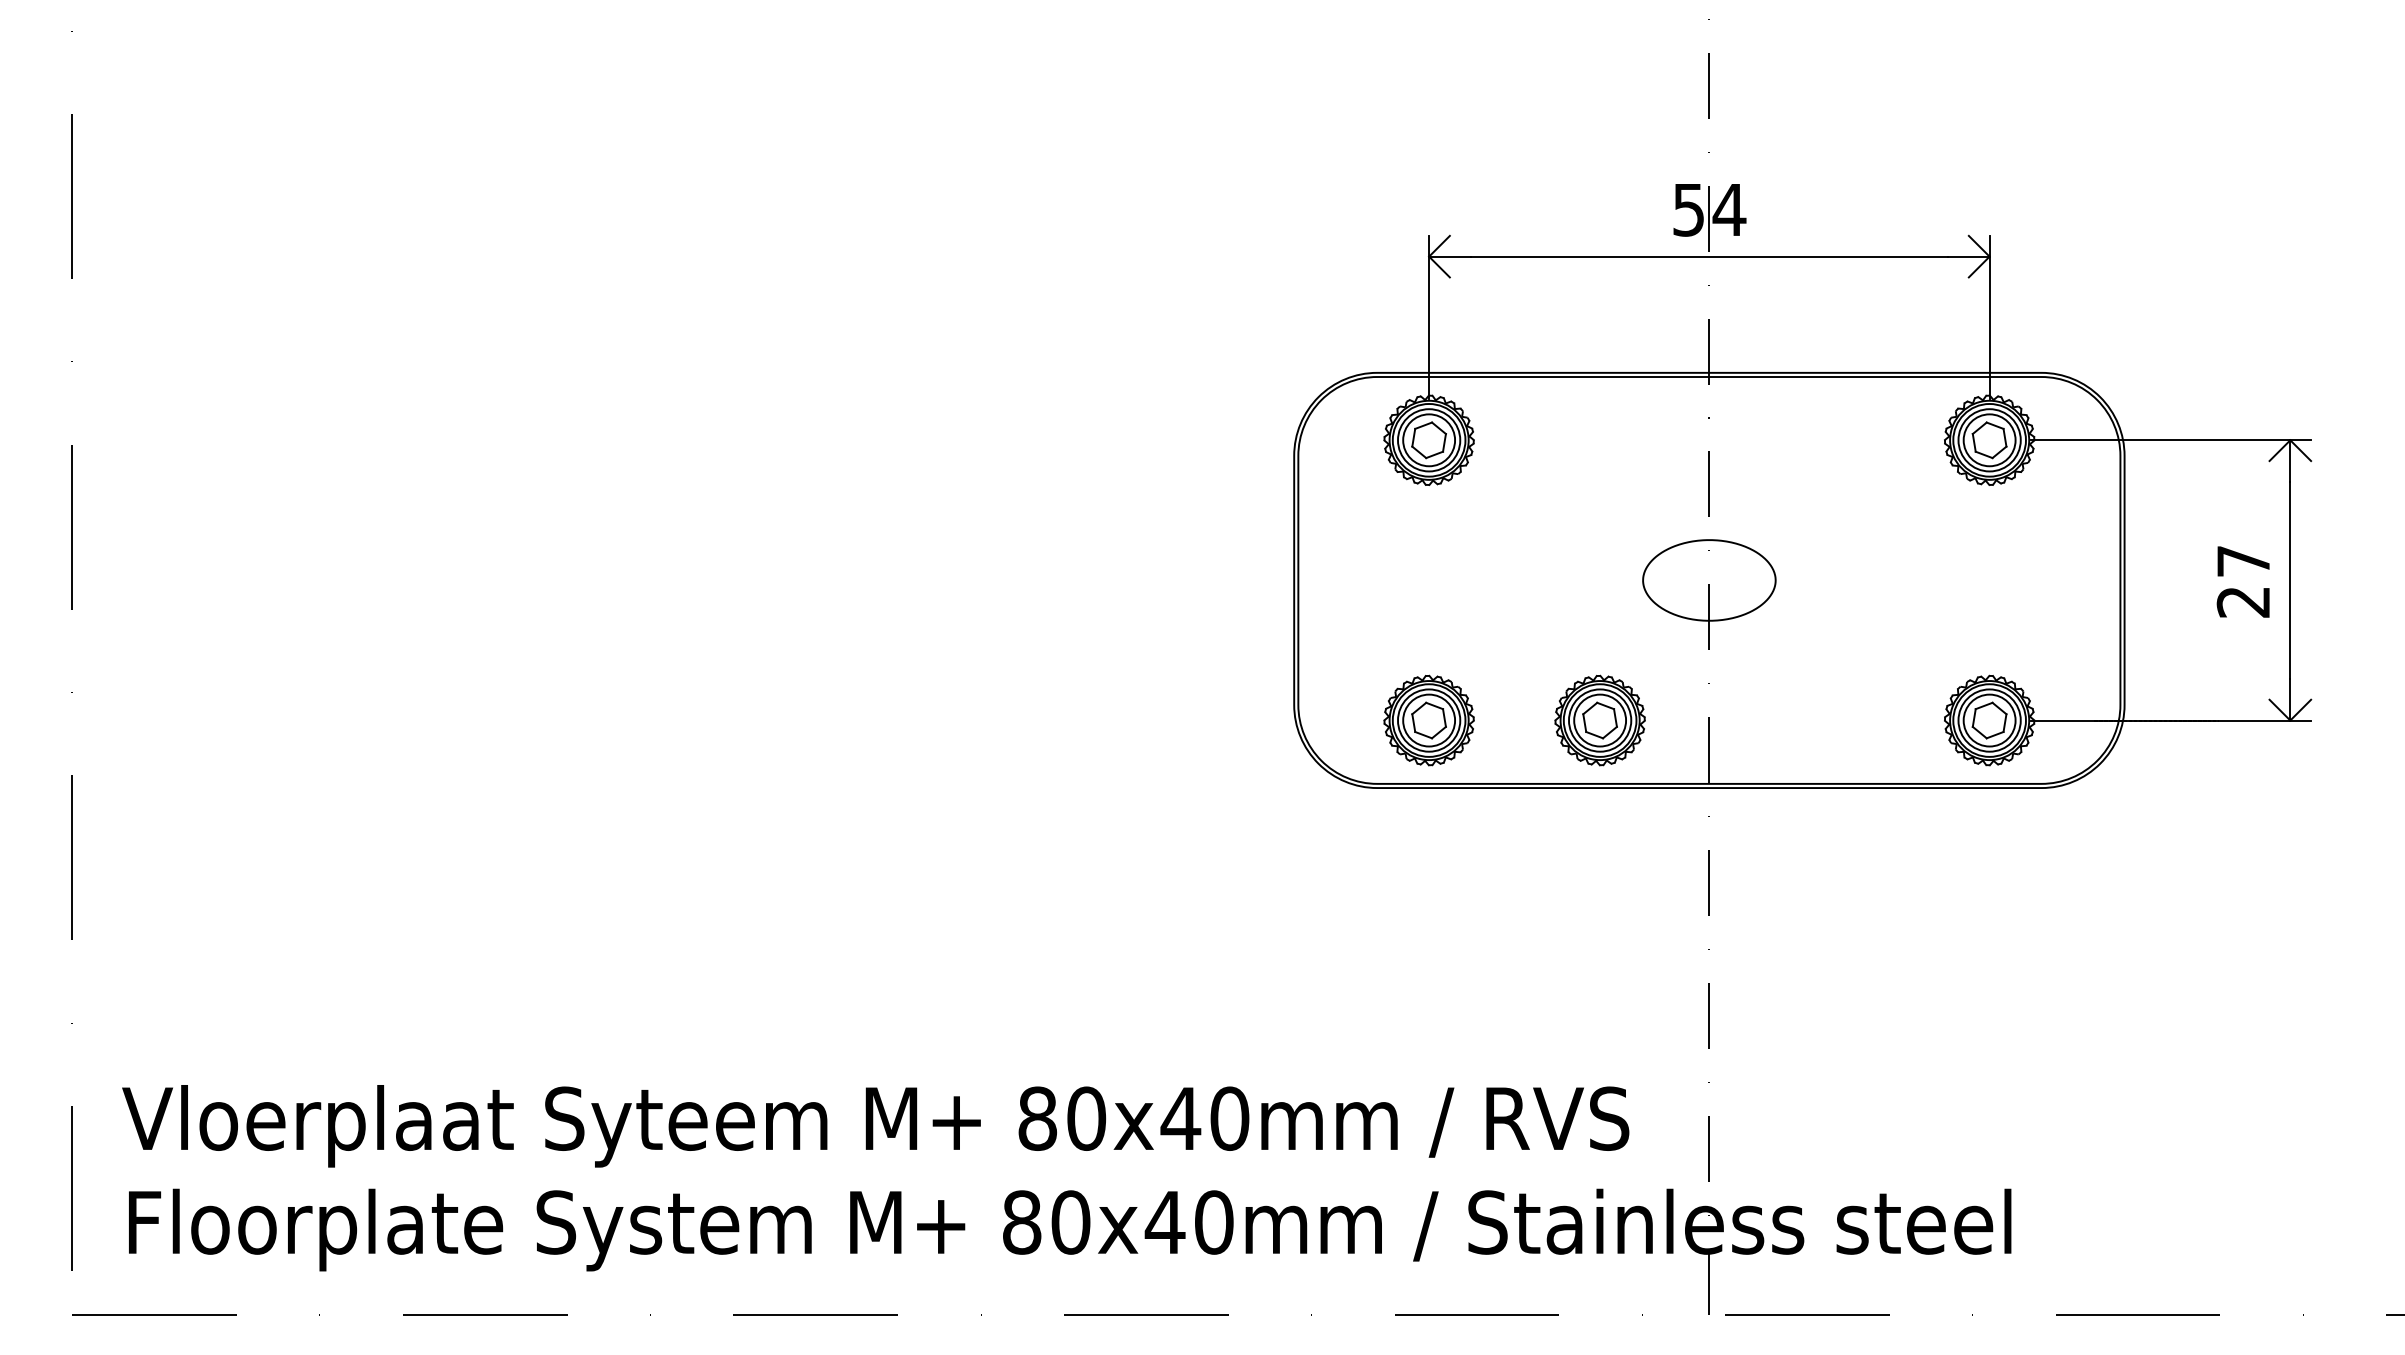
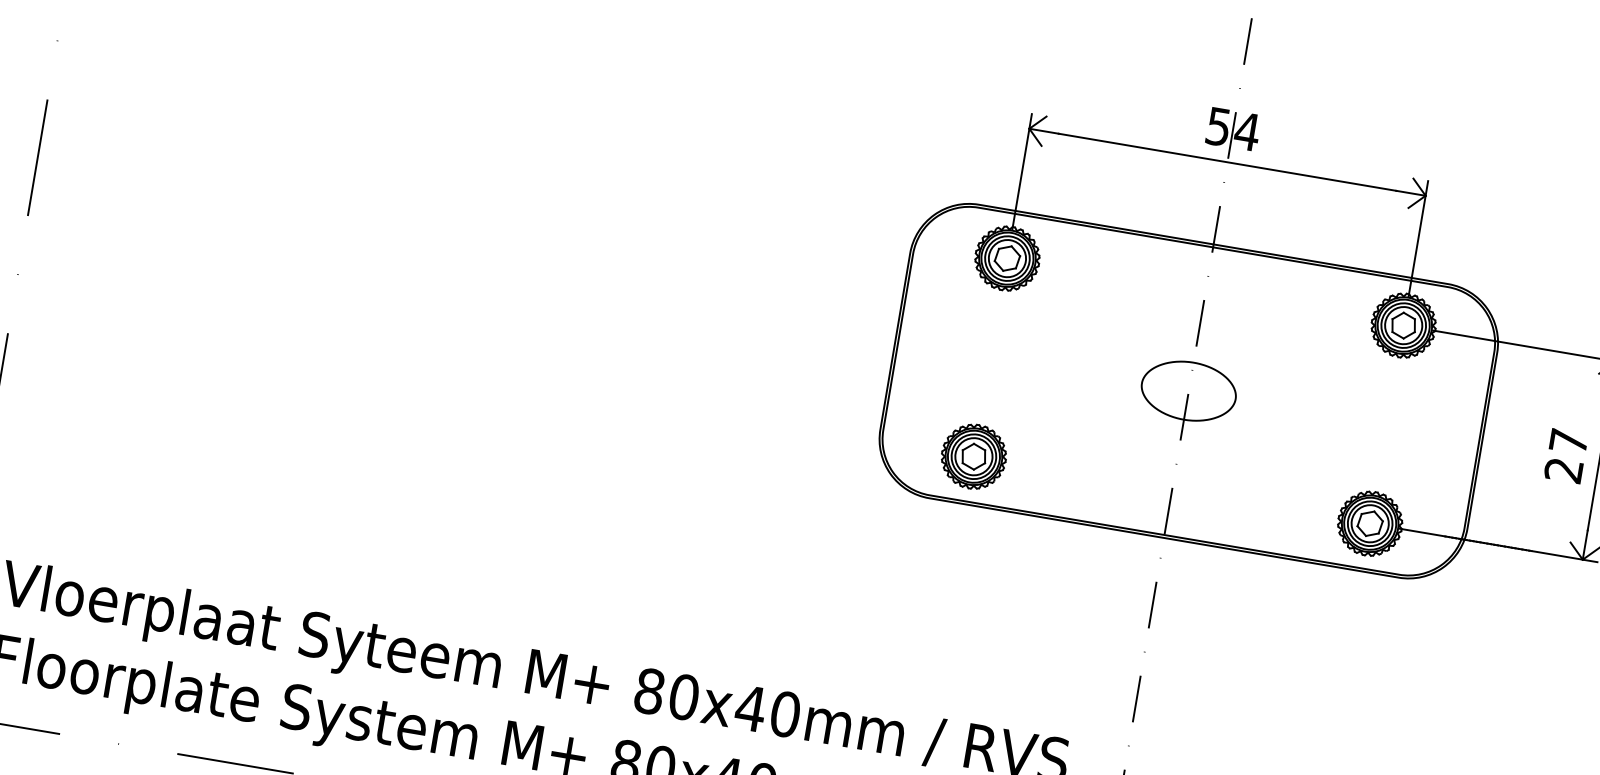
part: (1599, 720) -> (1094, 477), removed

